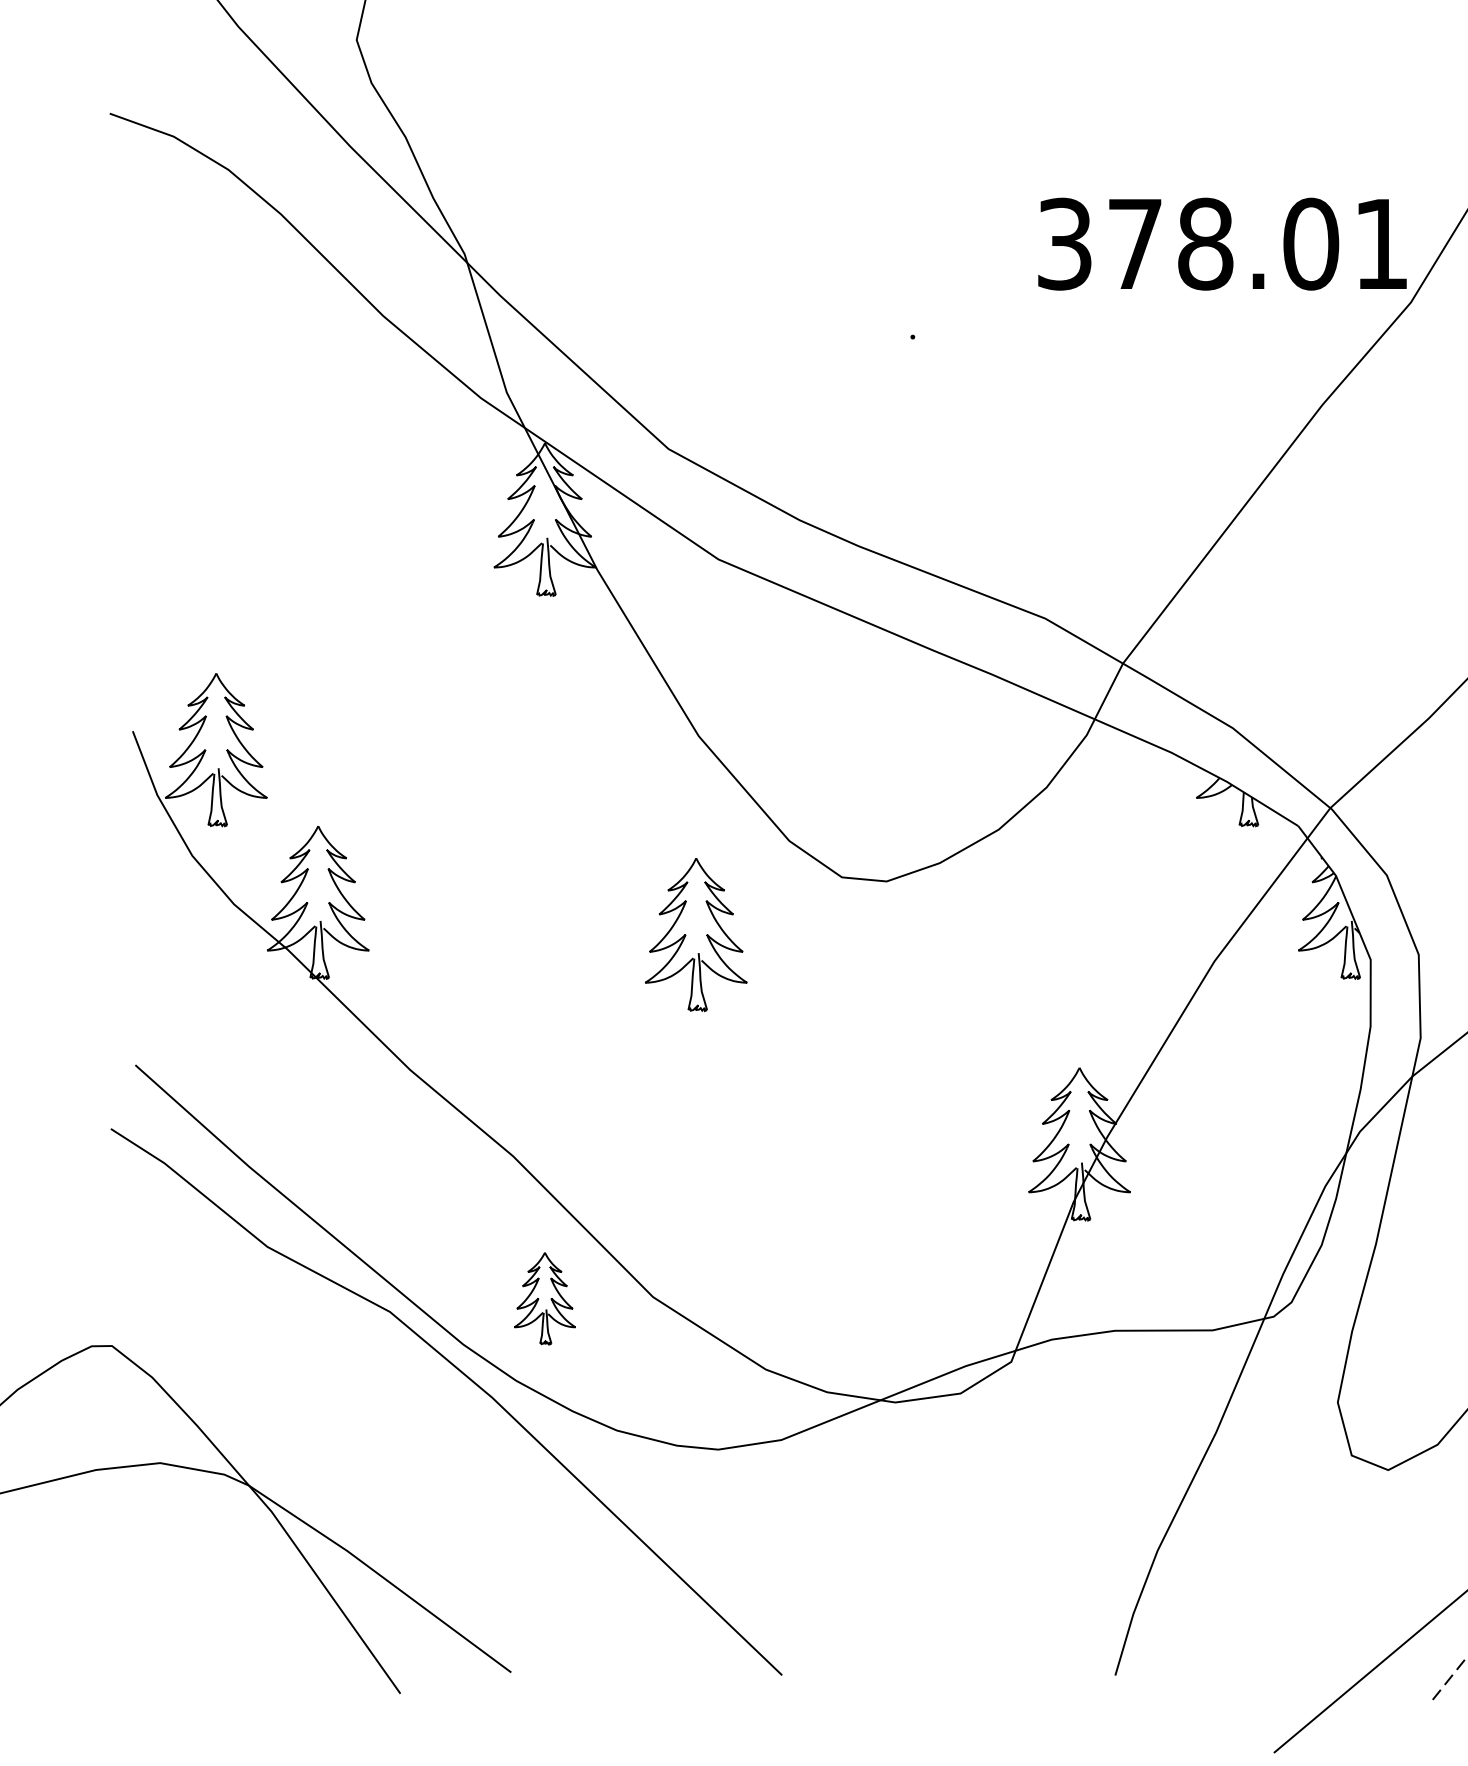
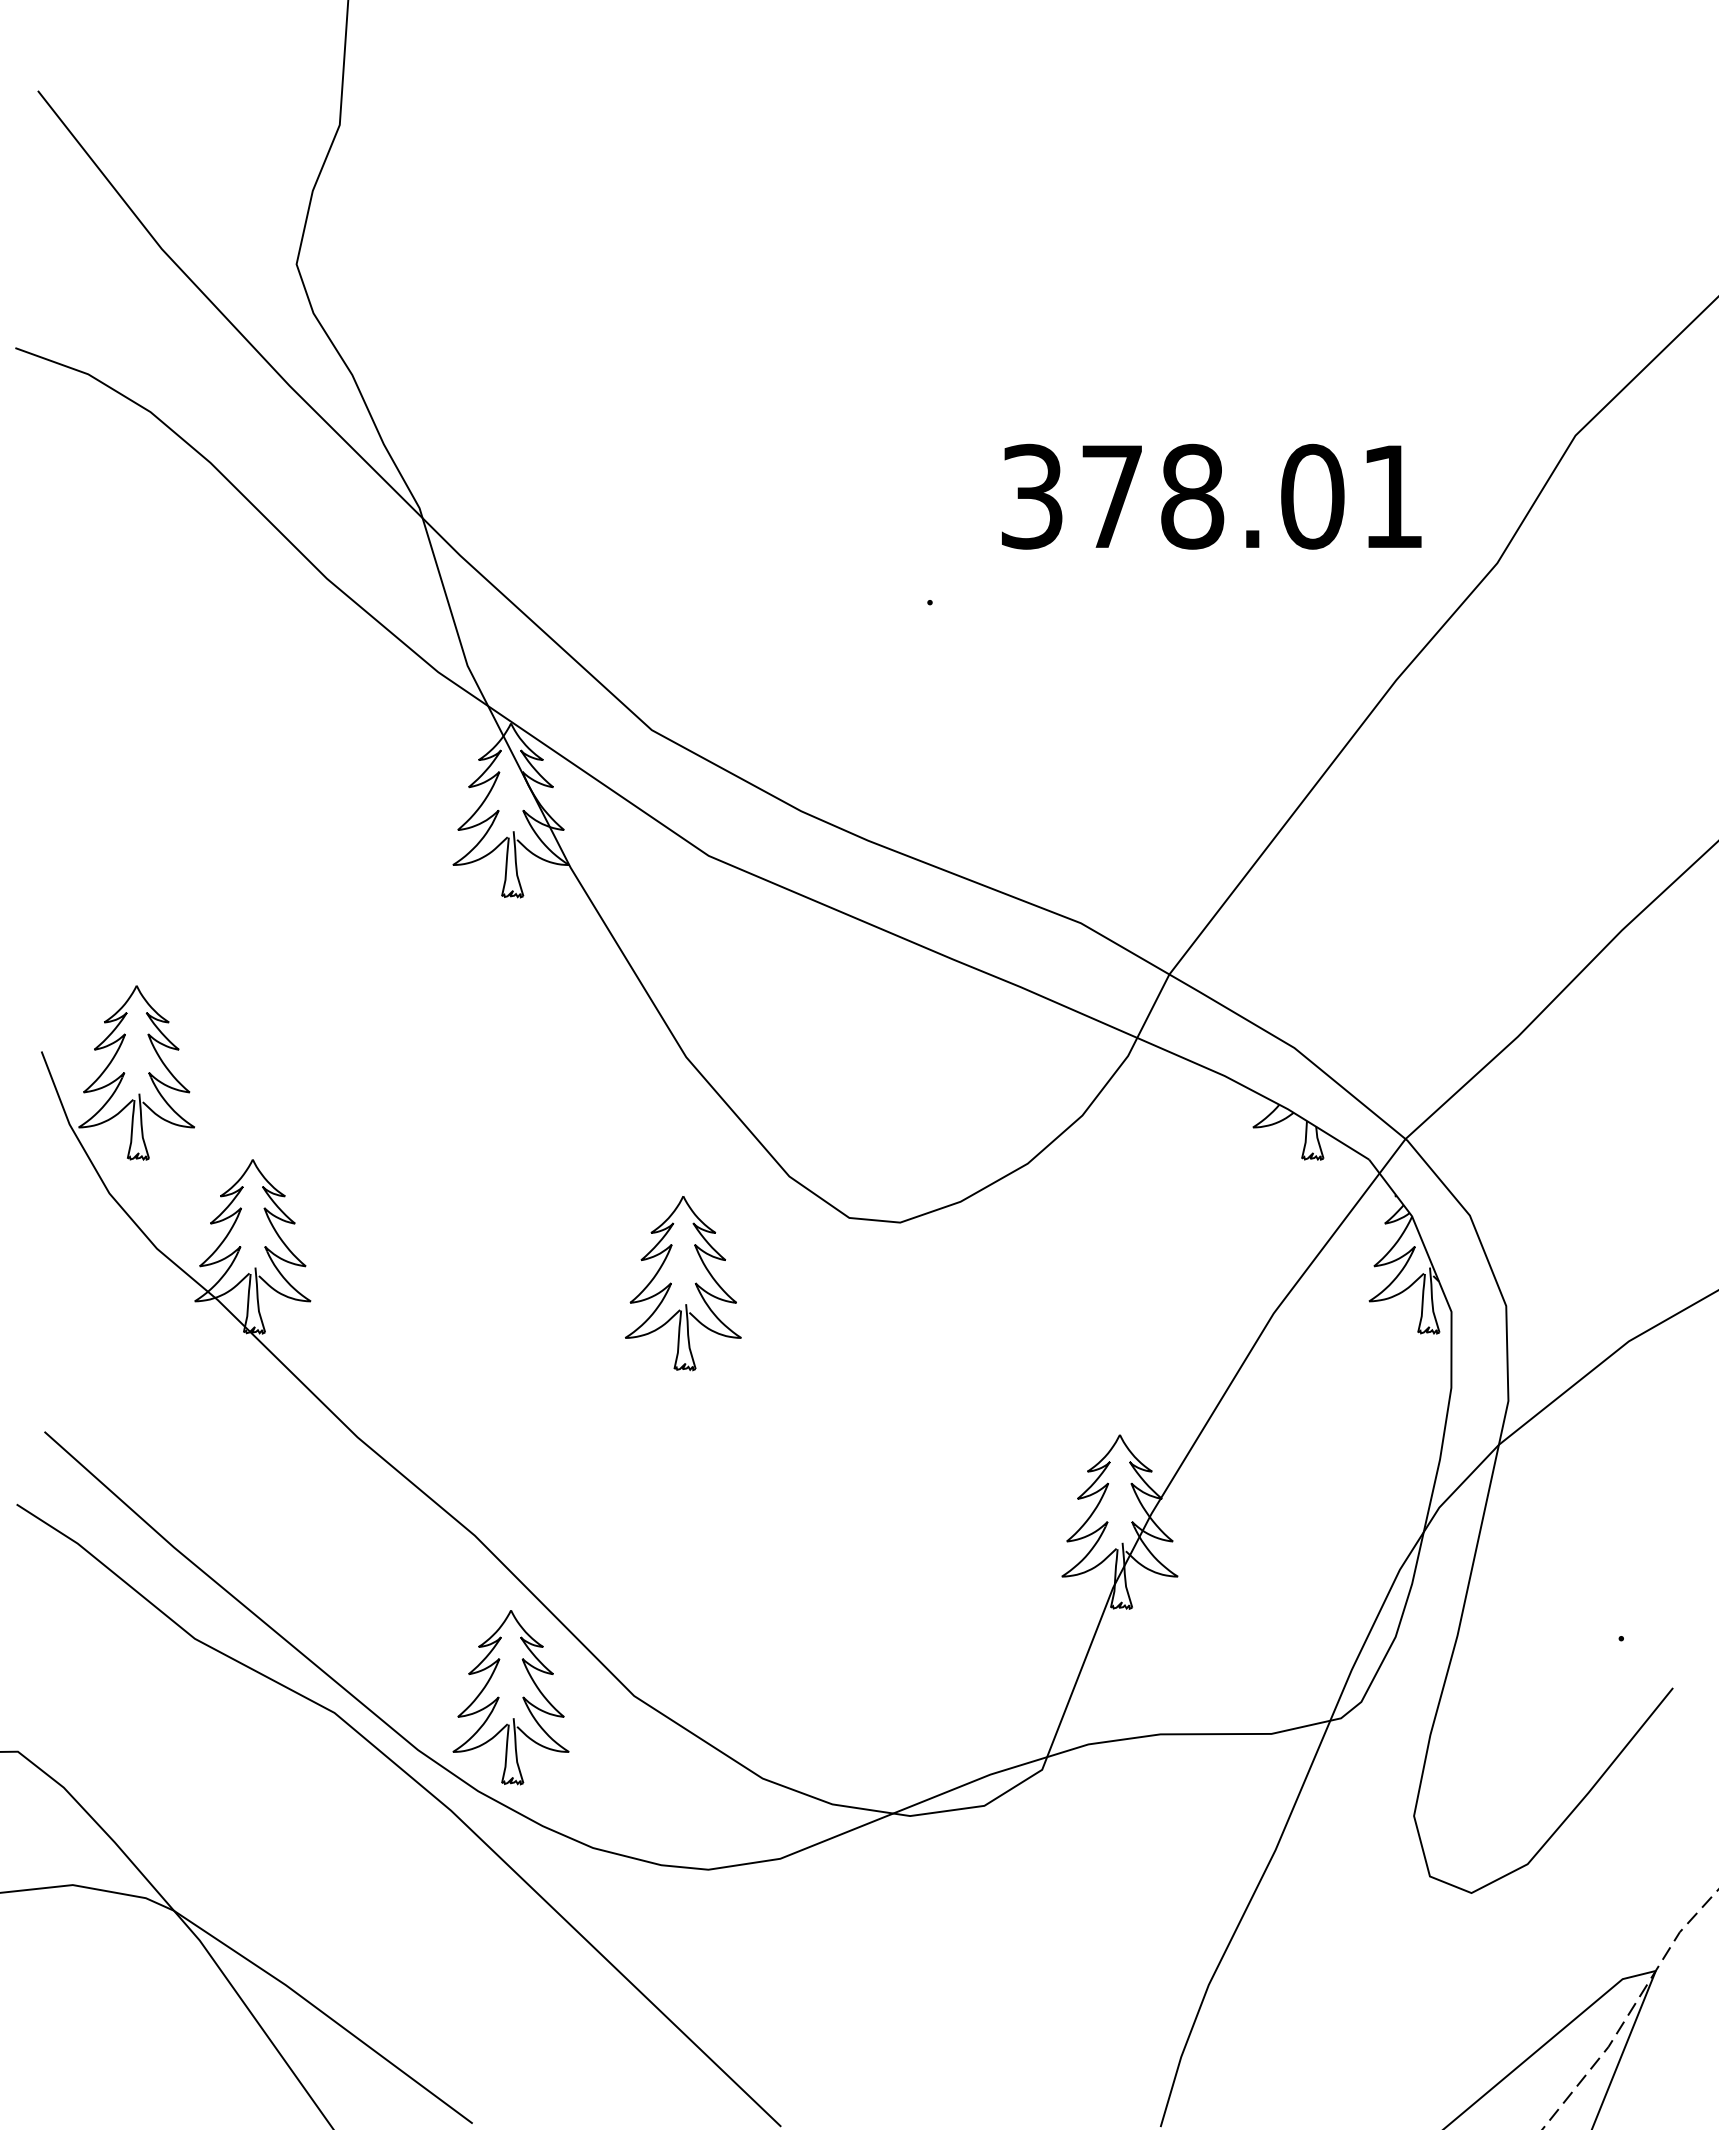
text: (1222, 243) -> (1211, 496), moved
part: (544, 1298) -> (510, 1697), size x1.67

